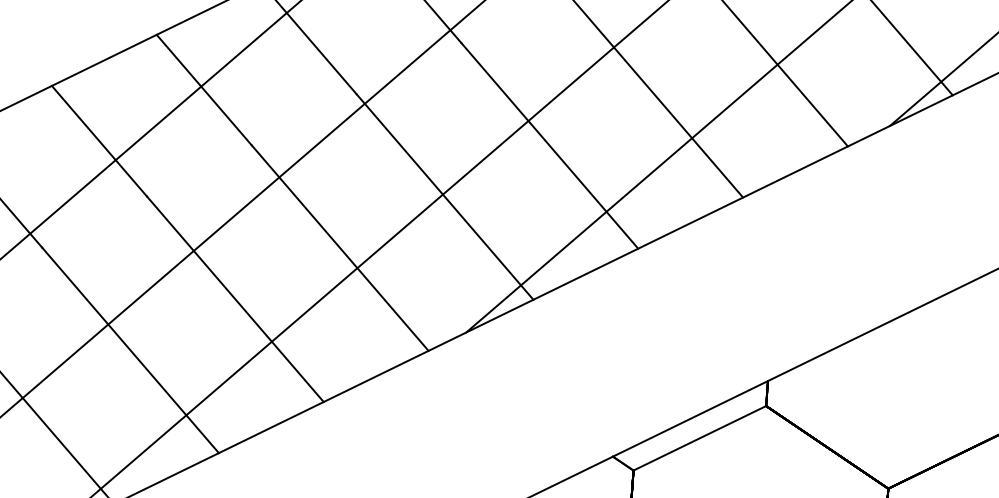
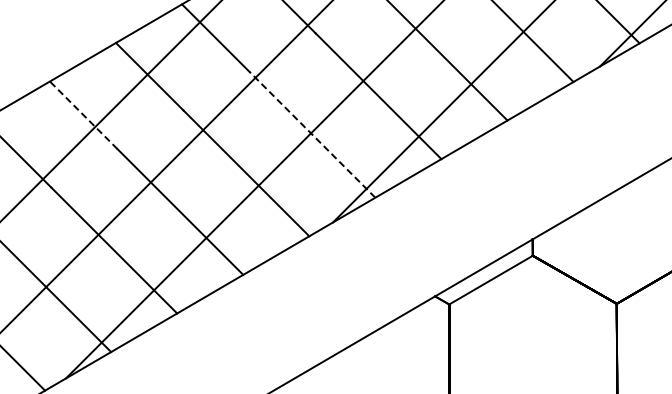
line: (99, 141) -> (83, 115), solid -> dashed
line: (445, 196) -> (312, 134), solid -> dashed

